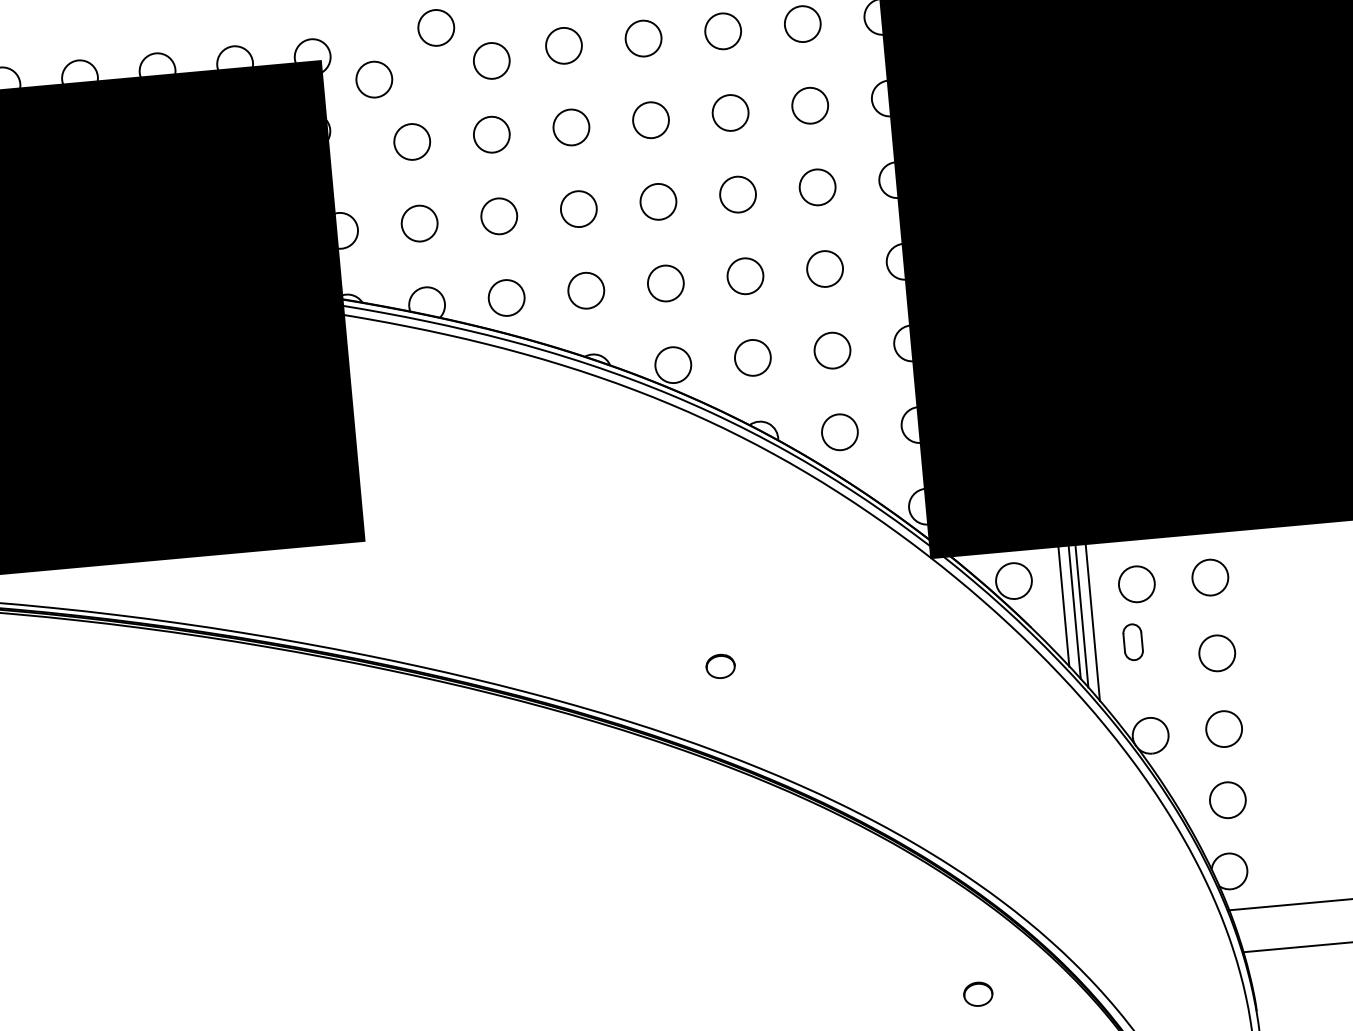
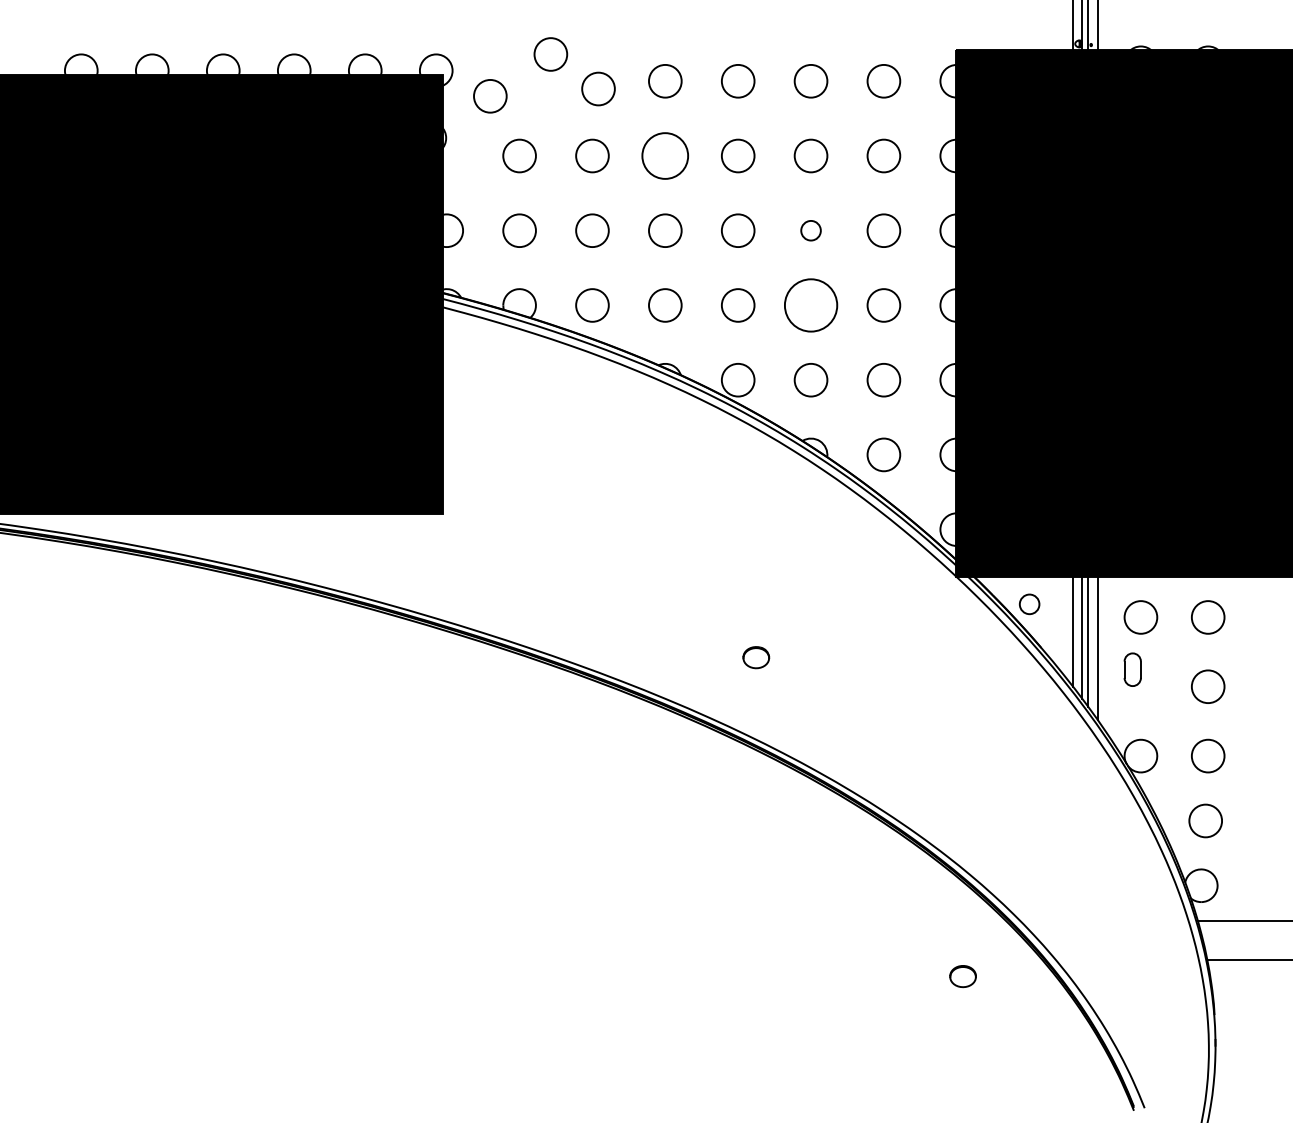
circle: (571, 126) -> (665, 155), size x1.4
circle: (737, 194) -> (810, 230), size x0.6
circle: (744, 276) -> (810, 305), size x1.6
circle: (1013, 581) -> (1029, 604), size x0.6

